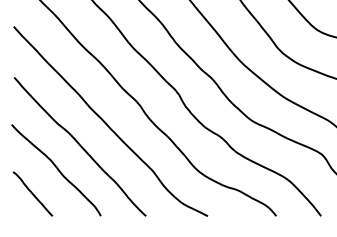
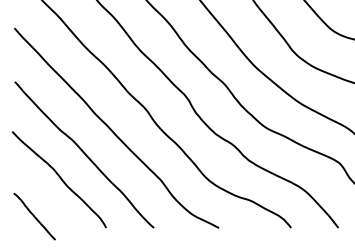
line: (32, 193) -> (34, 216), moved

